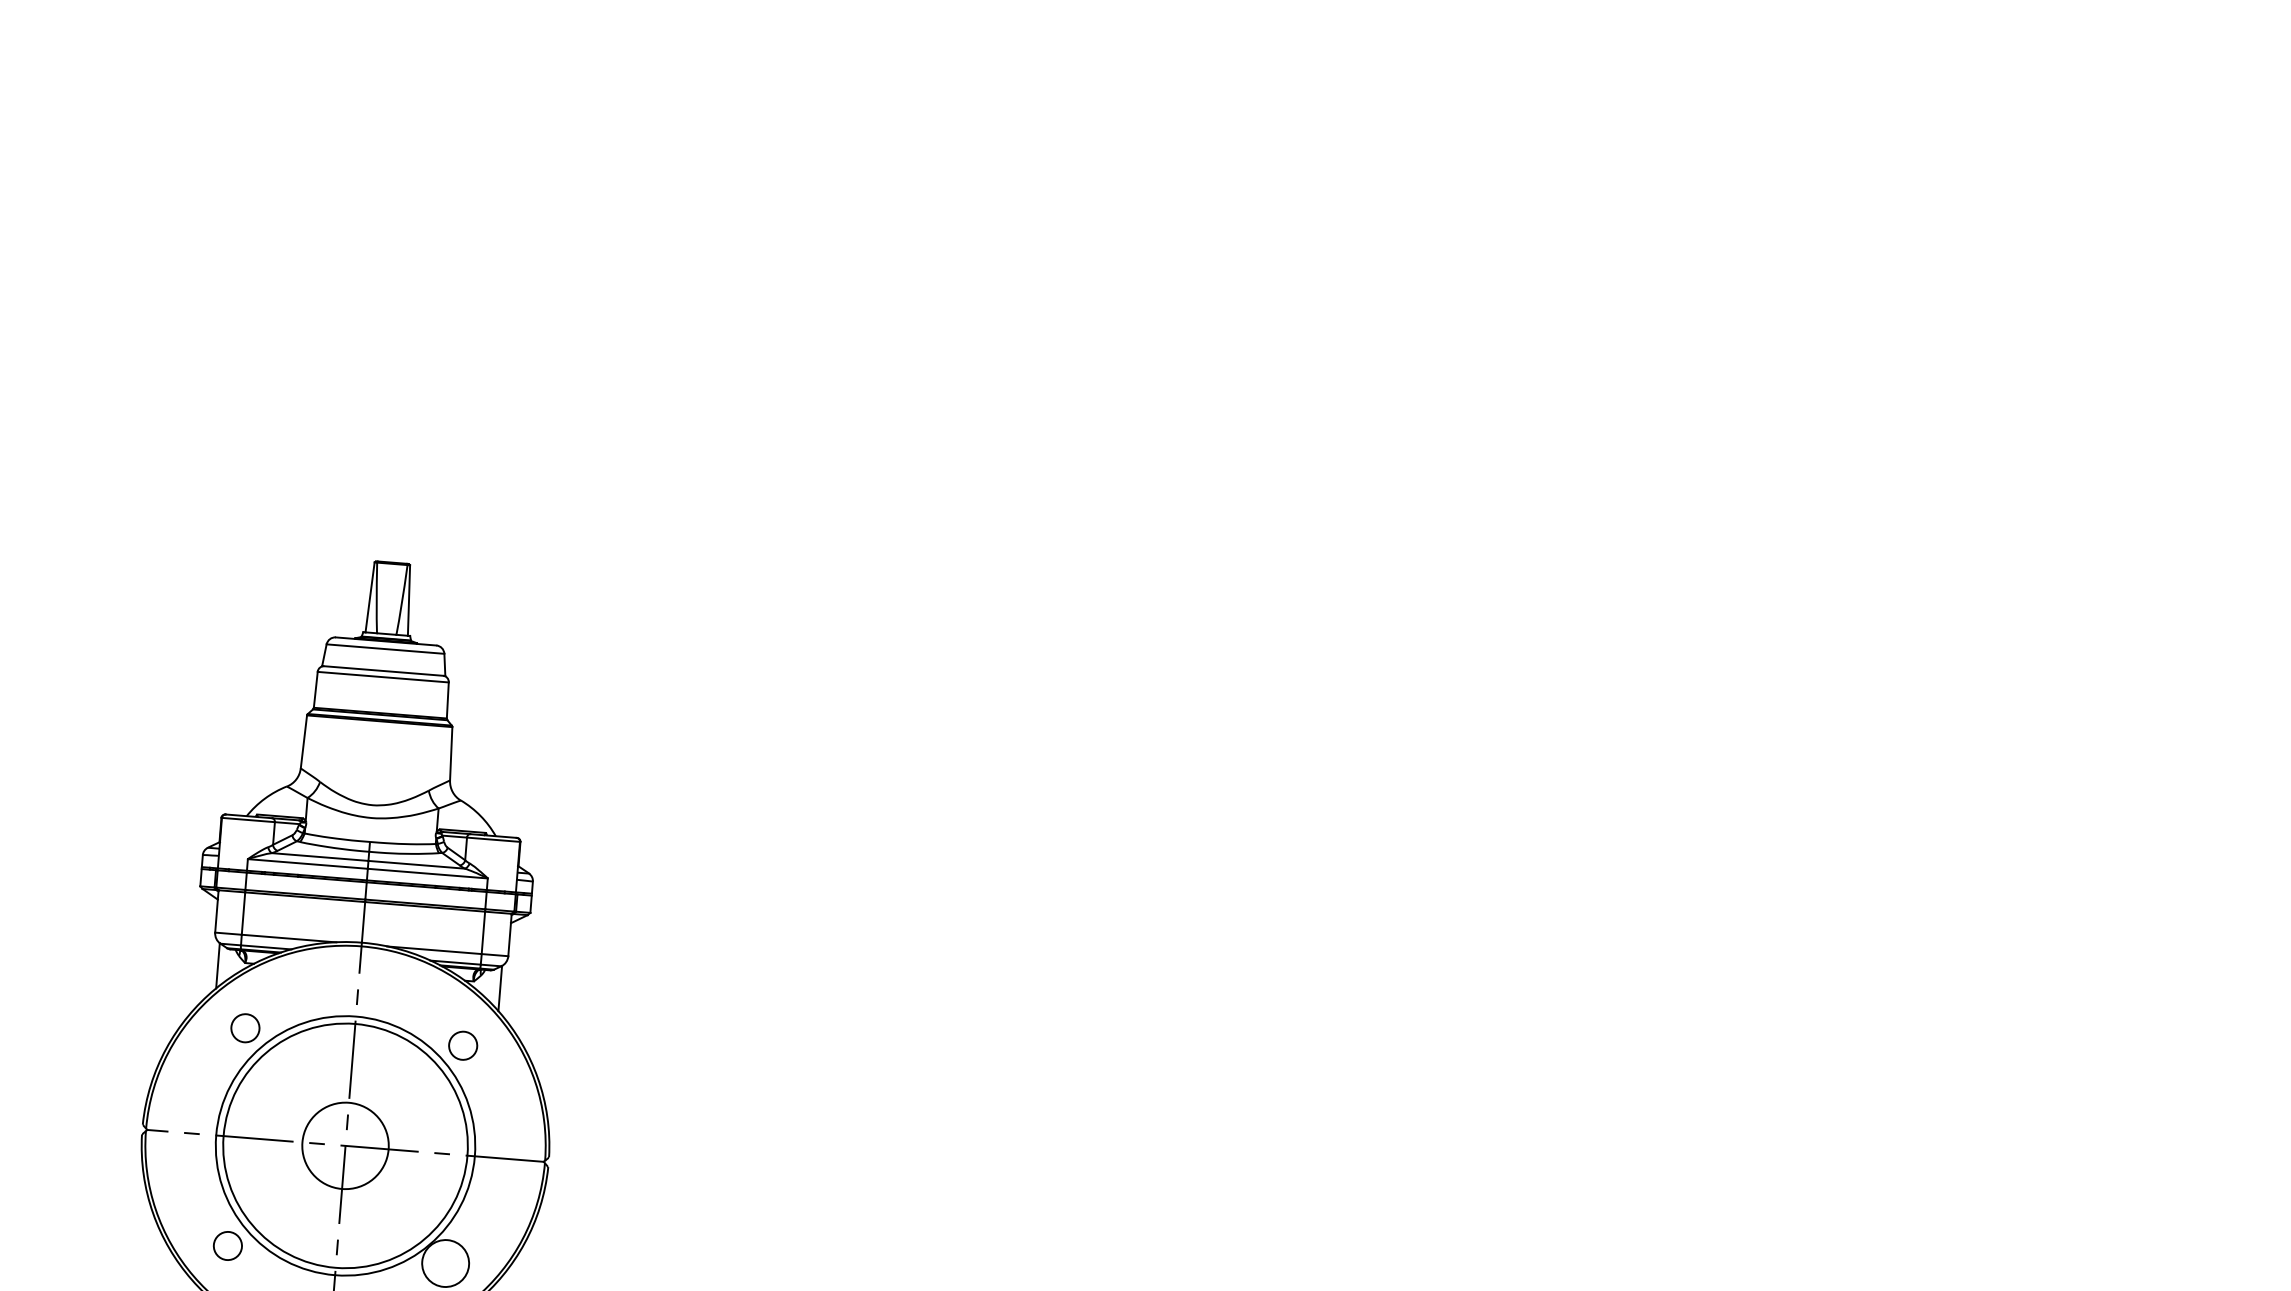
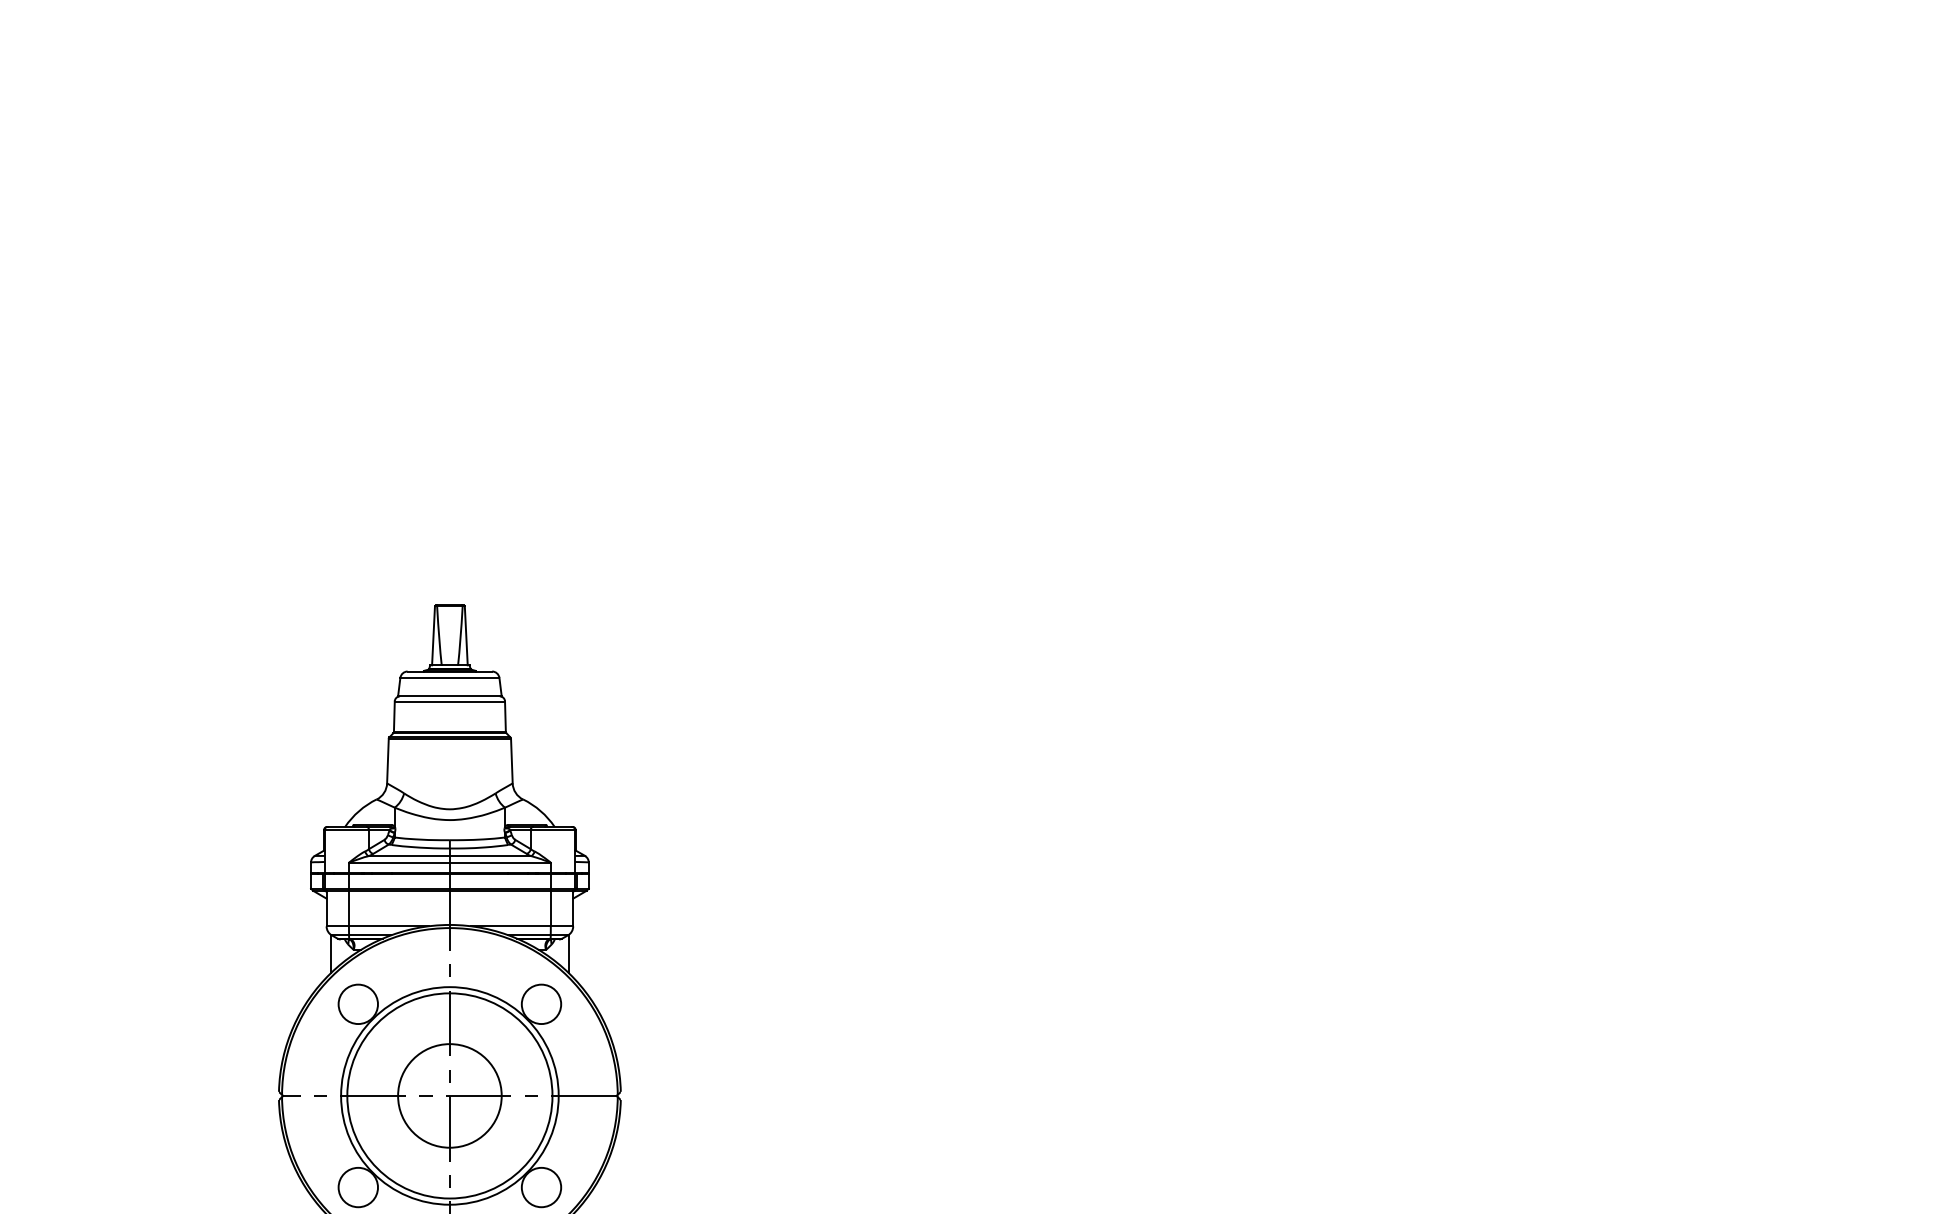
circle: (245, 1028) -> (358, 1004), size x1.67
circle: (463, 1045) -> (541, 1004), size x1.67
circle: (345, 1145) -> (449, 1095), size x1.43
circle: (228, 1245) -> (358, 1187), size x1.67

